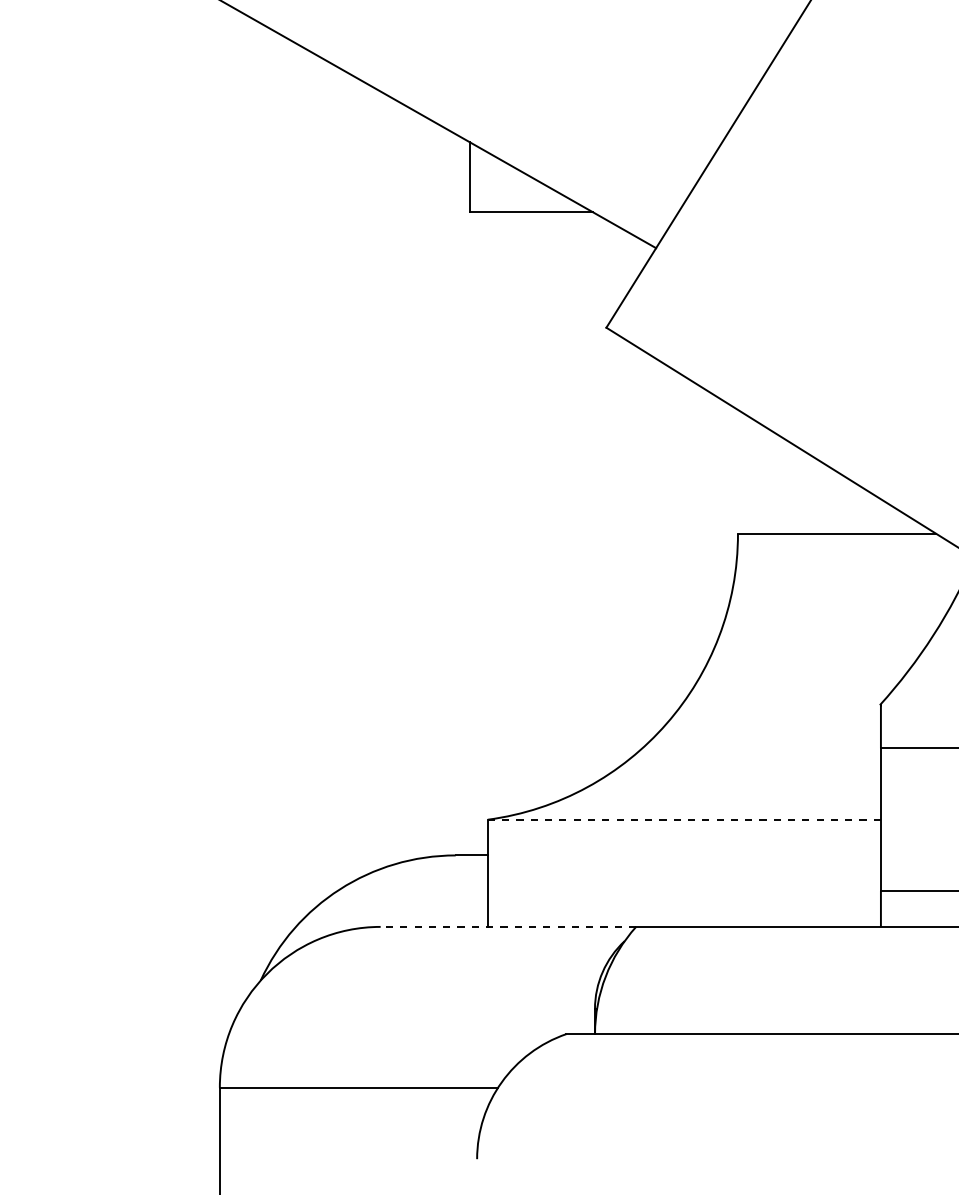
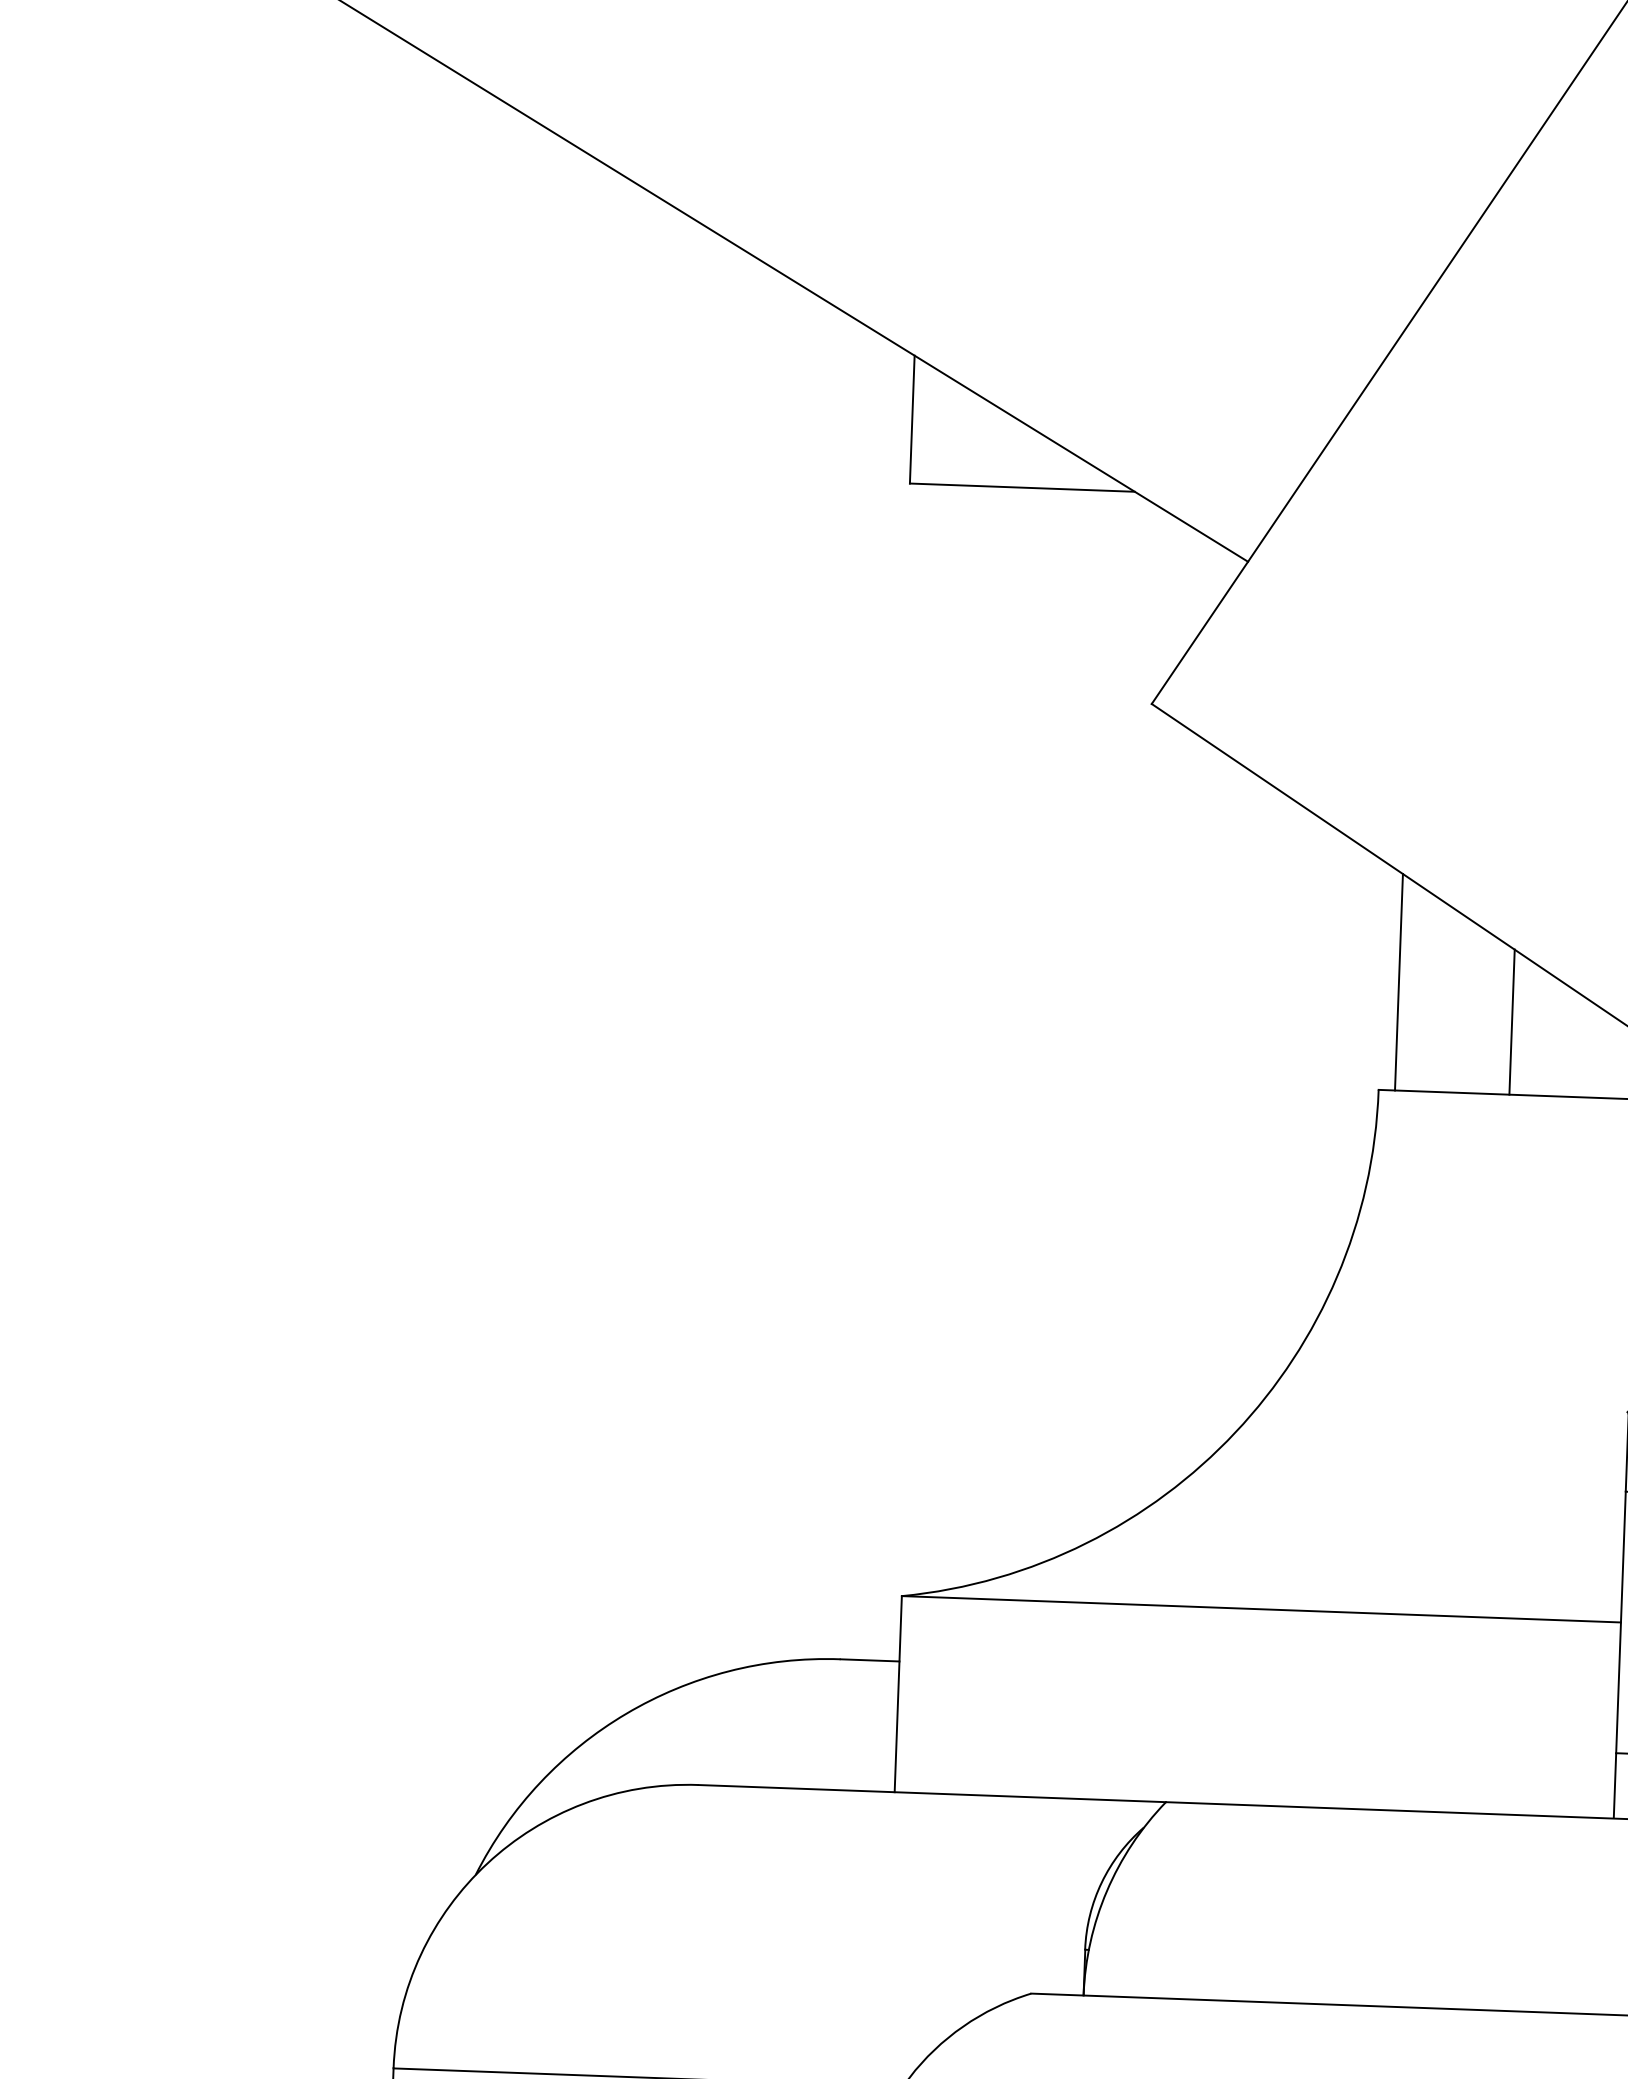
line: (746, 474) -> (1398, 981), added
line: (809, 493) -> (1512, 1020), added
line: (684, 819) -> (1261, 1608), dashed -> solid
line: (508, 926) -> (932, 1792), dashed -> solid

